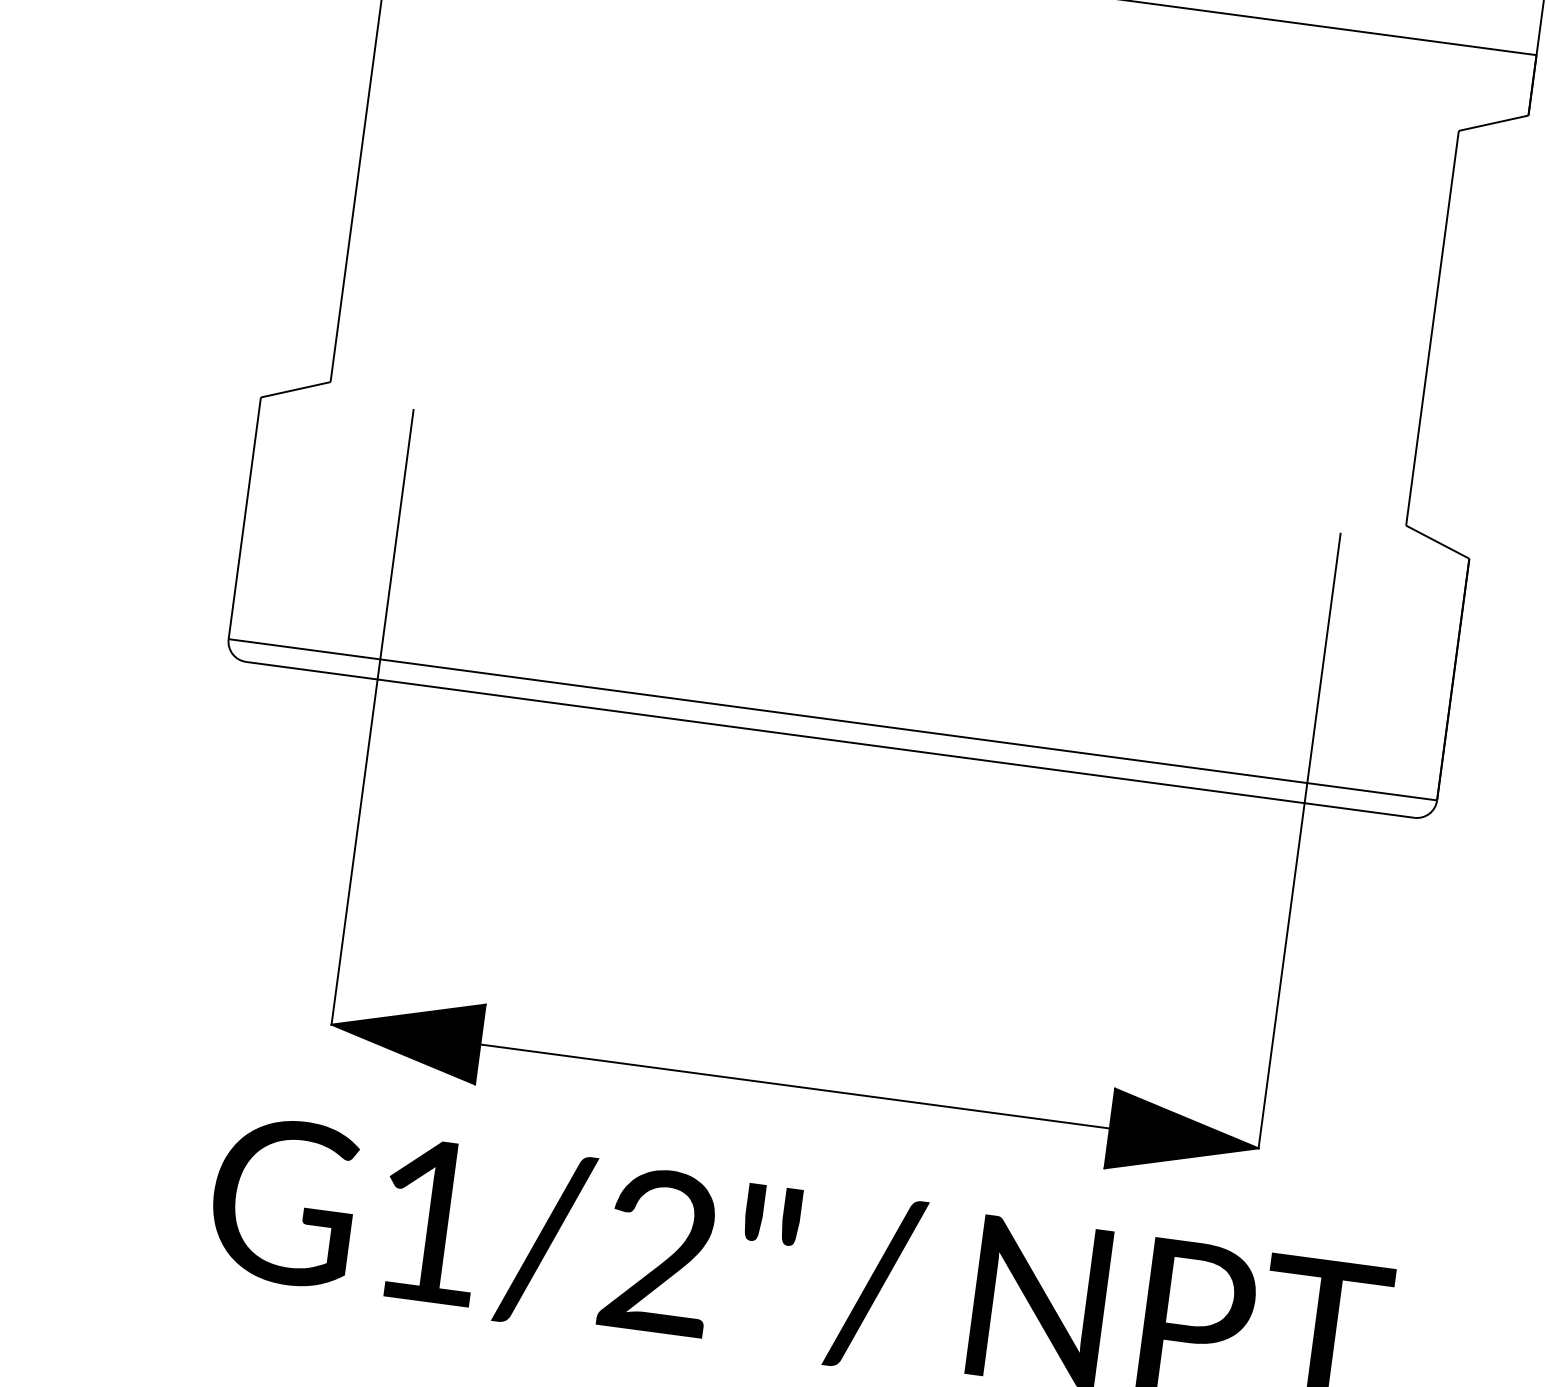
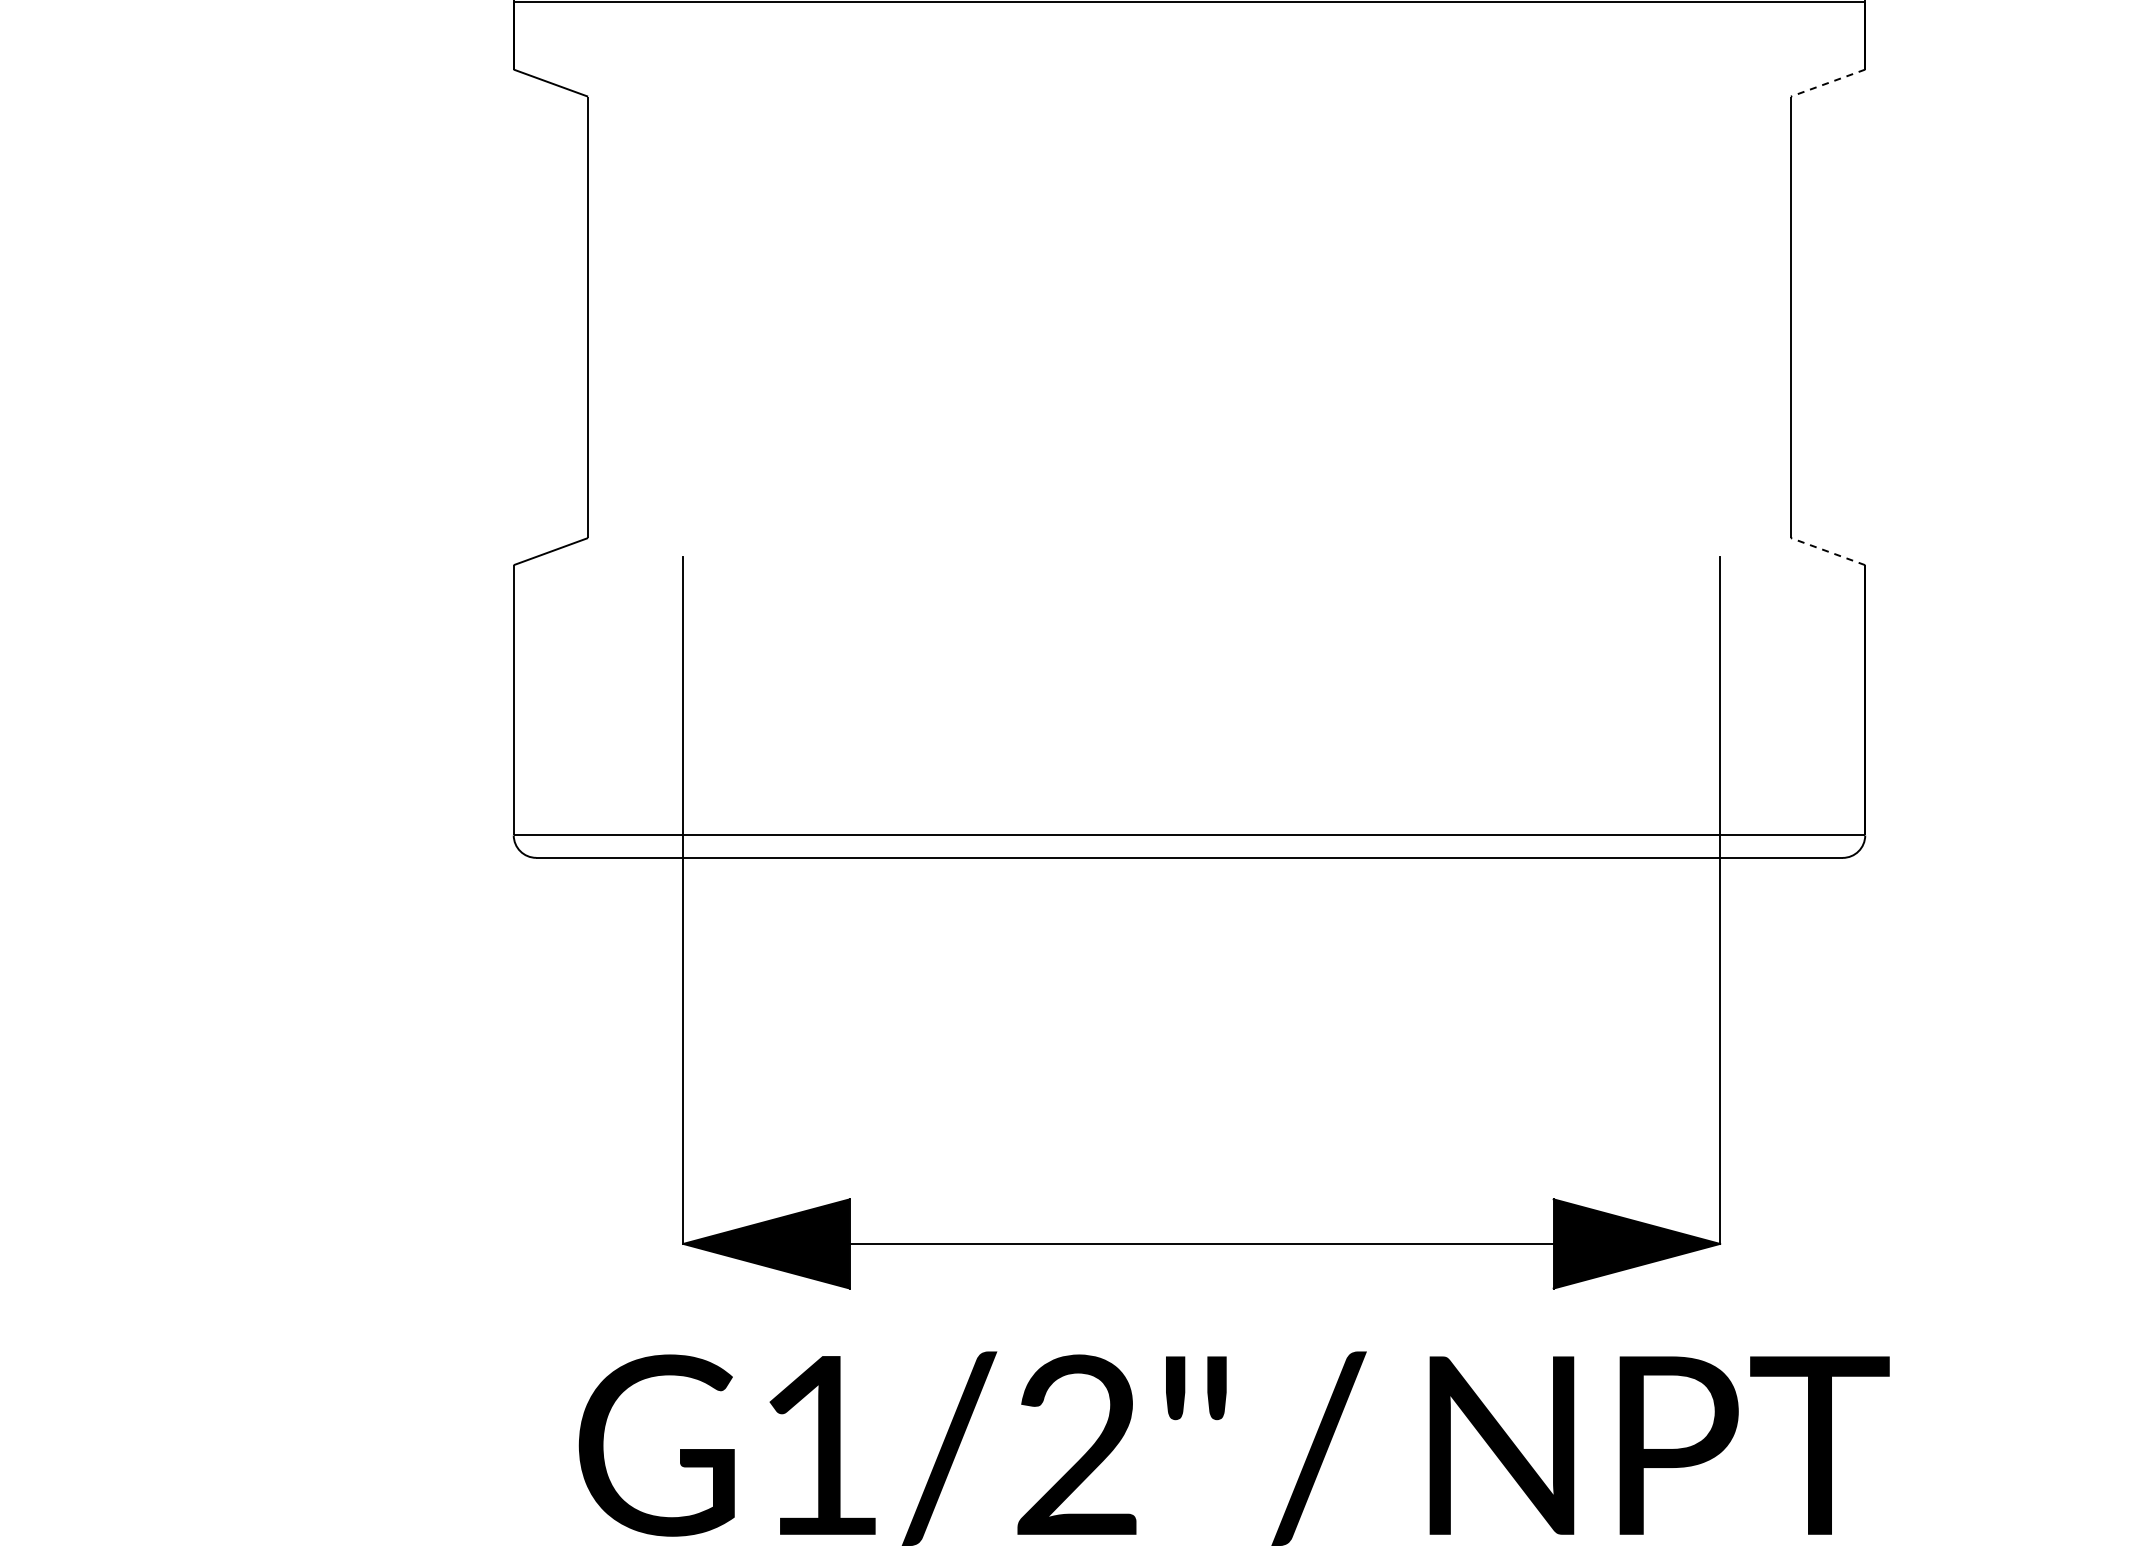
line: (1493, 123) -> (1828, 83), solid -> dashed
line: (1438, 542) -> (1828, 551), solid -> dashed

